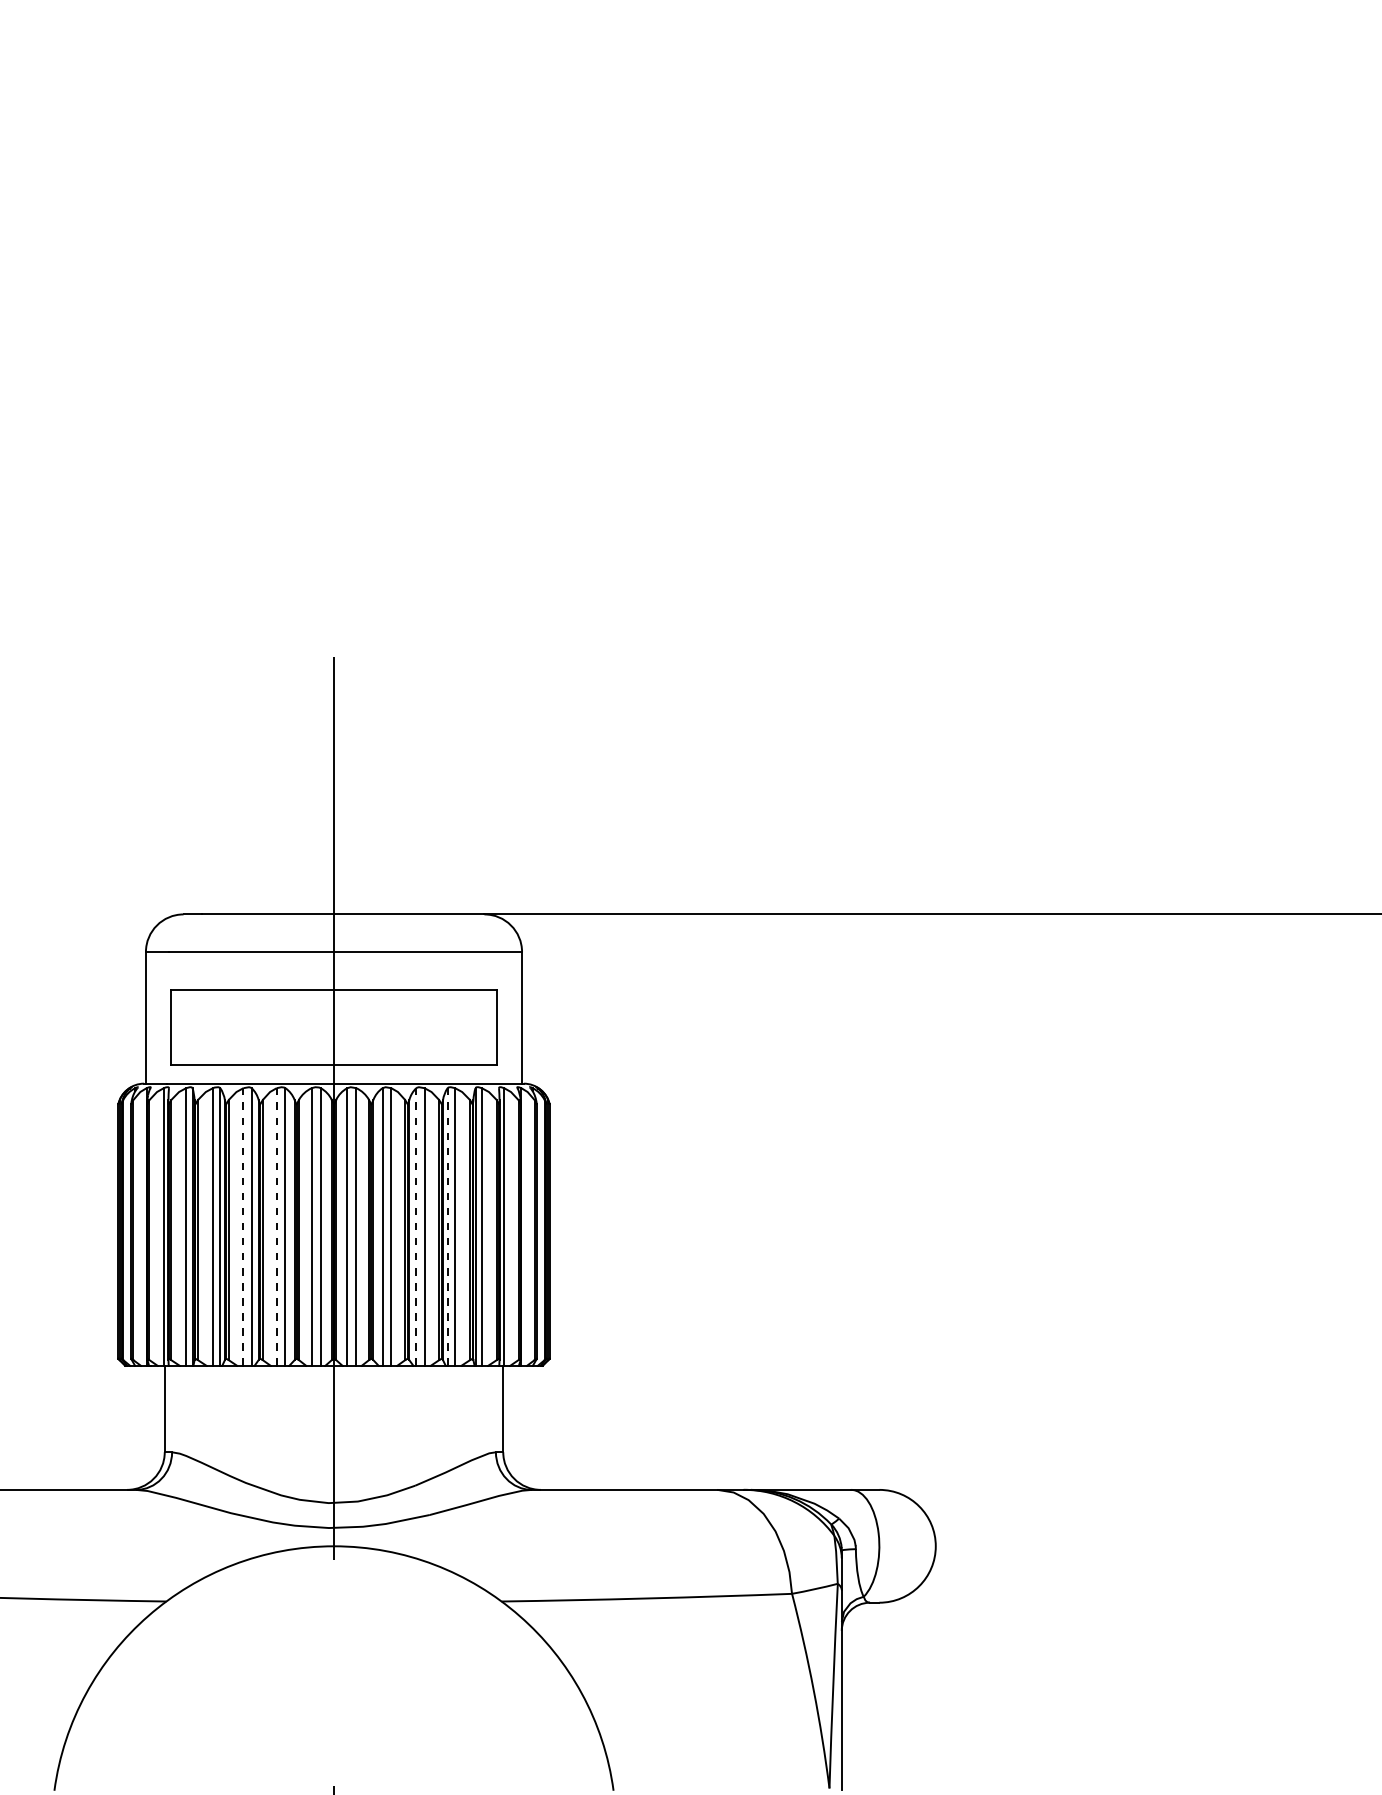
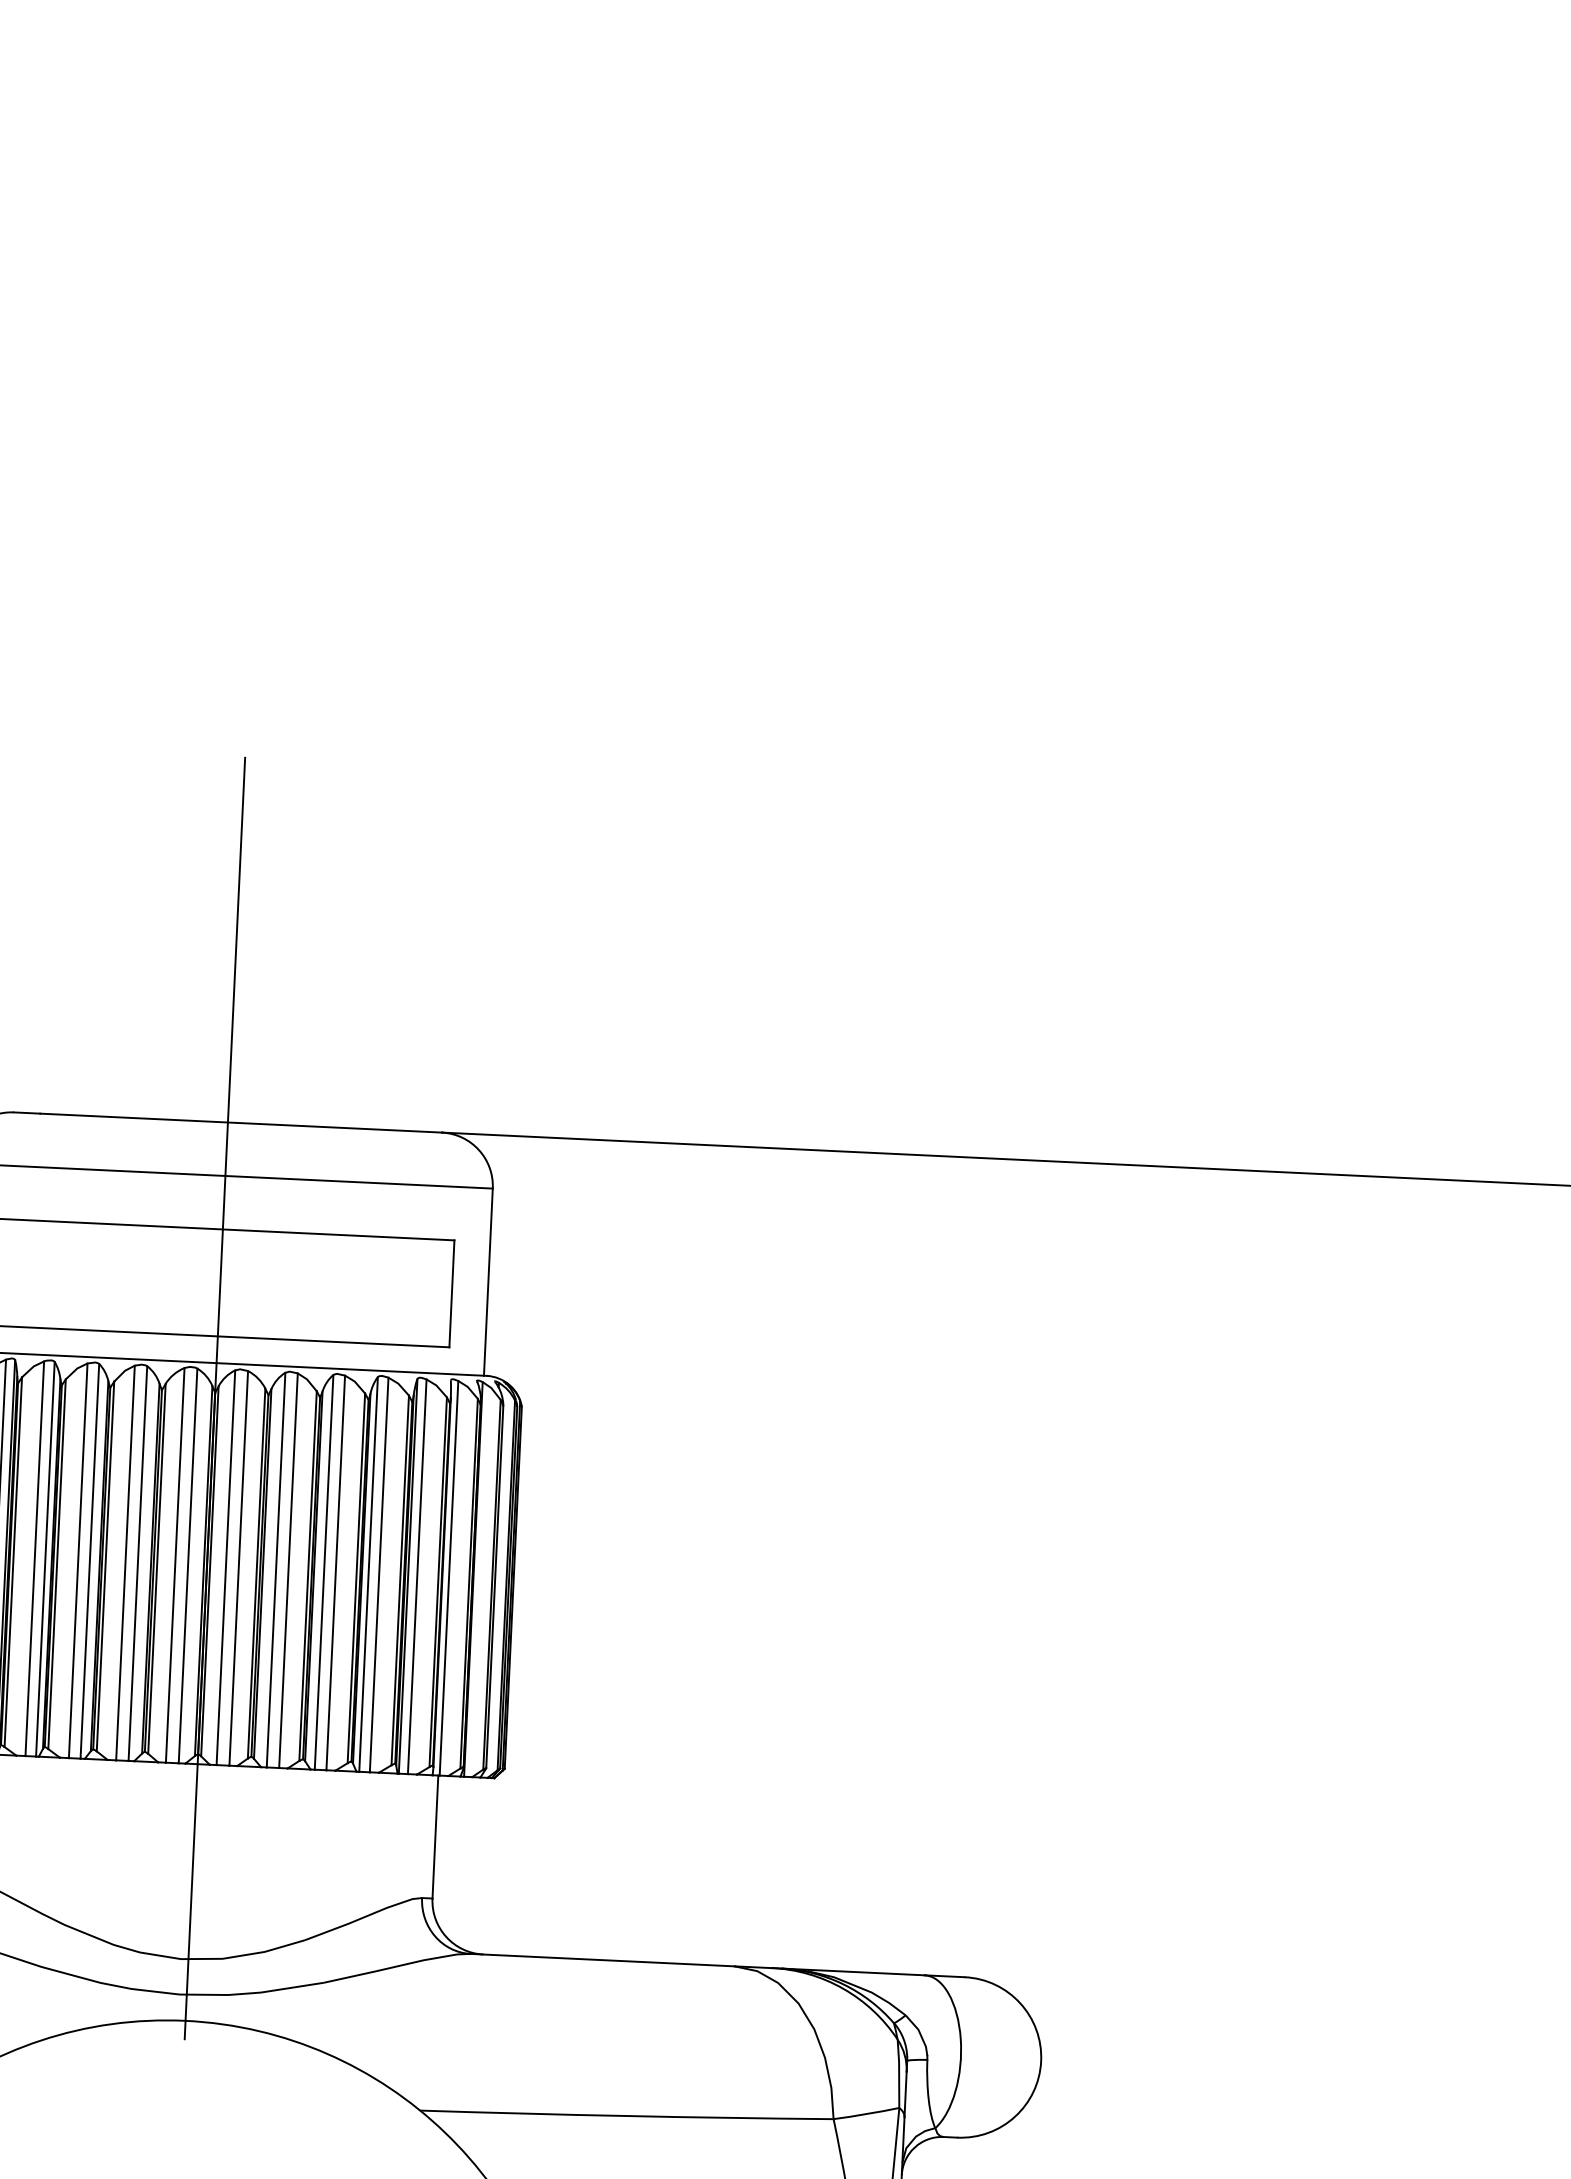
line: (243, 1226) -> (78, 1560), dashed -> solid
line: (276, 1226) -> (125, 1562), dashed -> solid
line: (416, 1226) -> (324, 1571), dashed -> solid
line: (447, 1226) -> (368, 1573), dashed -> solid

